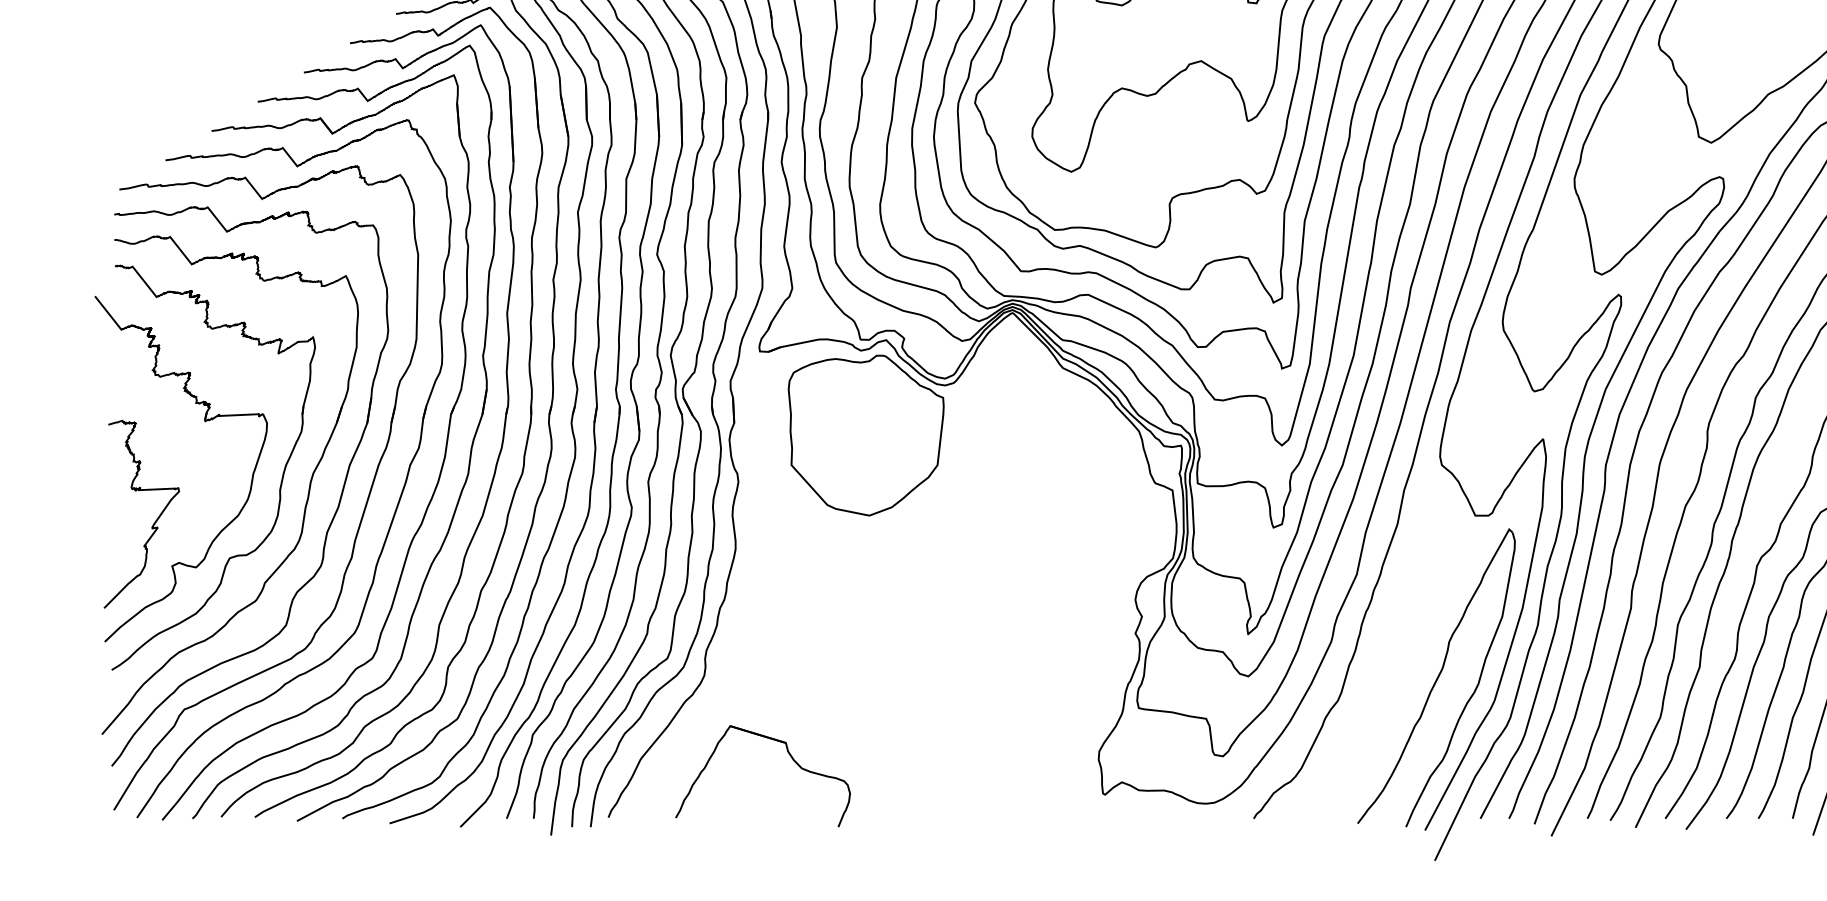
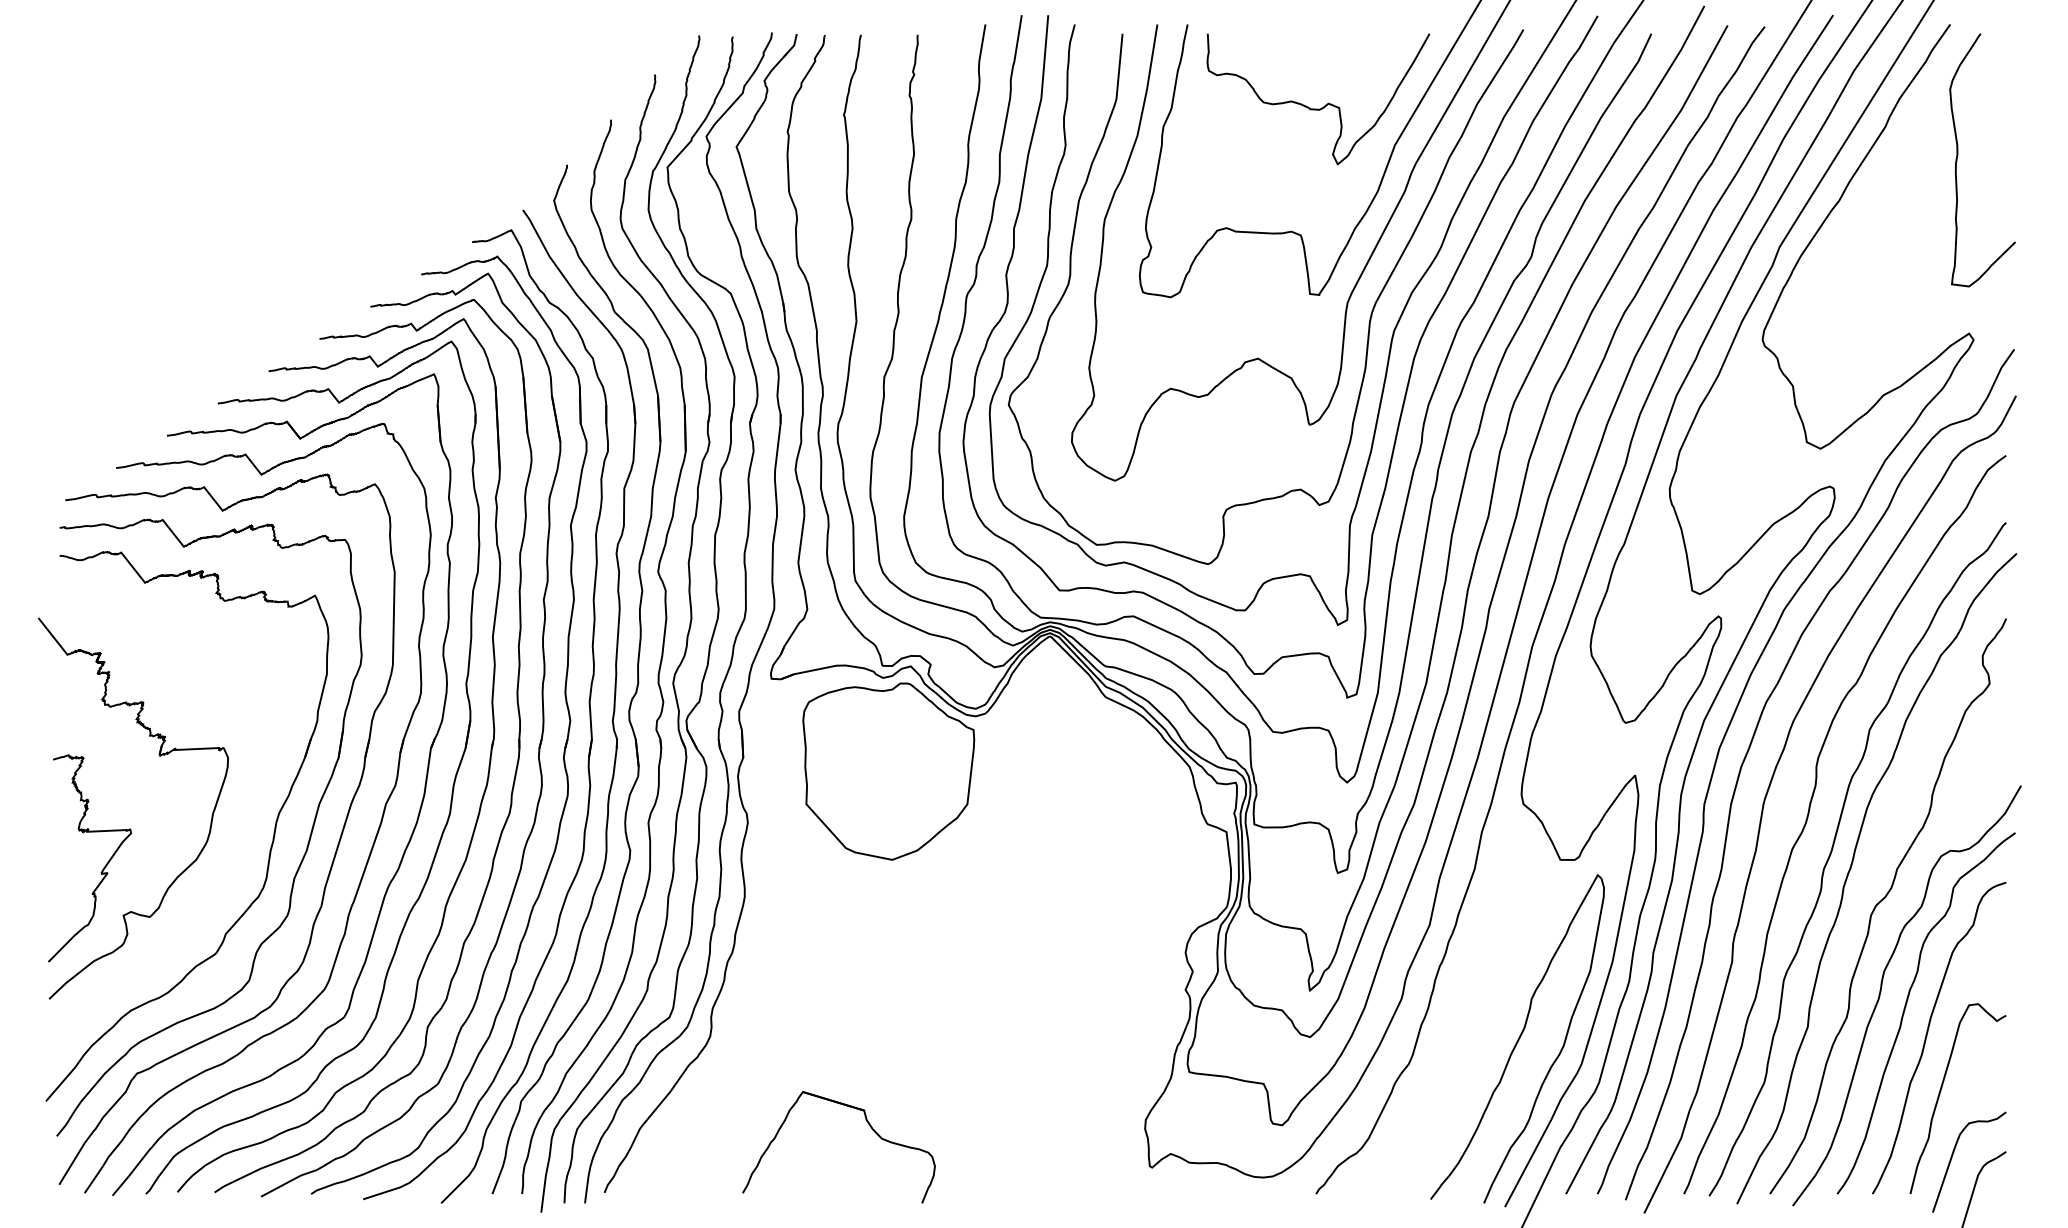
part: (281, 480) -> (243, 821), removed
part: (790, 757) -> (869, 1126), moved

